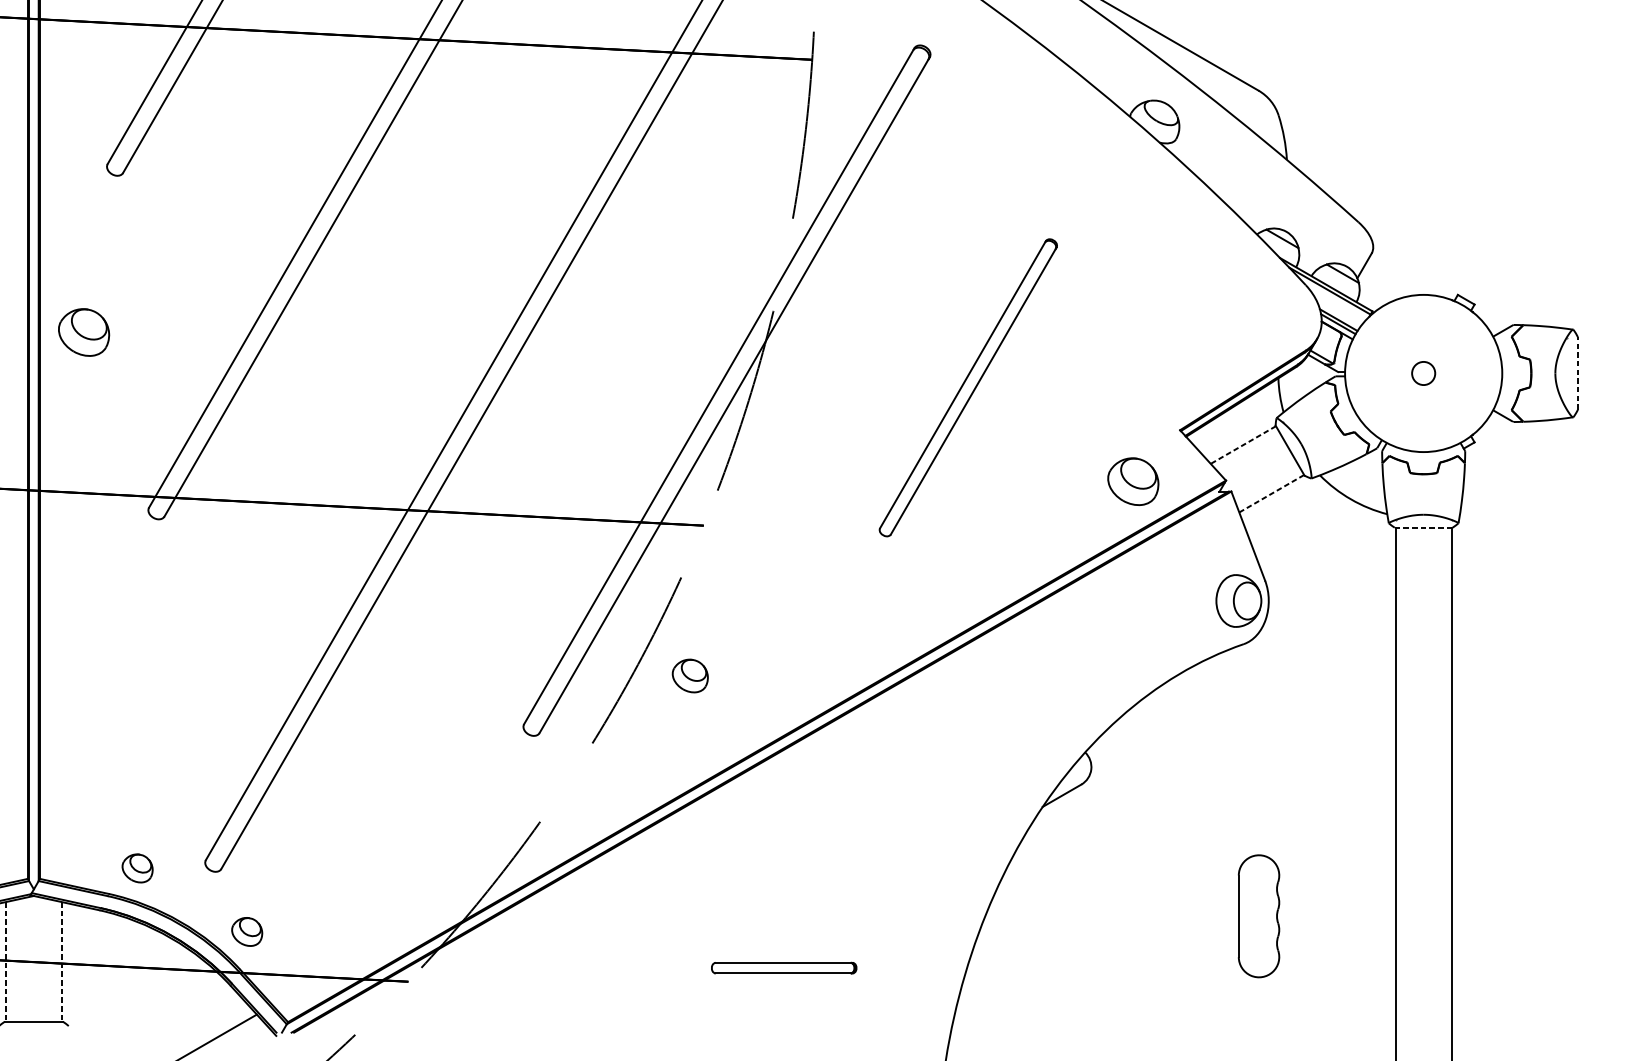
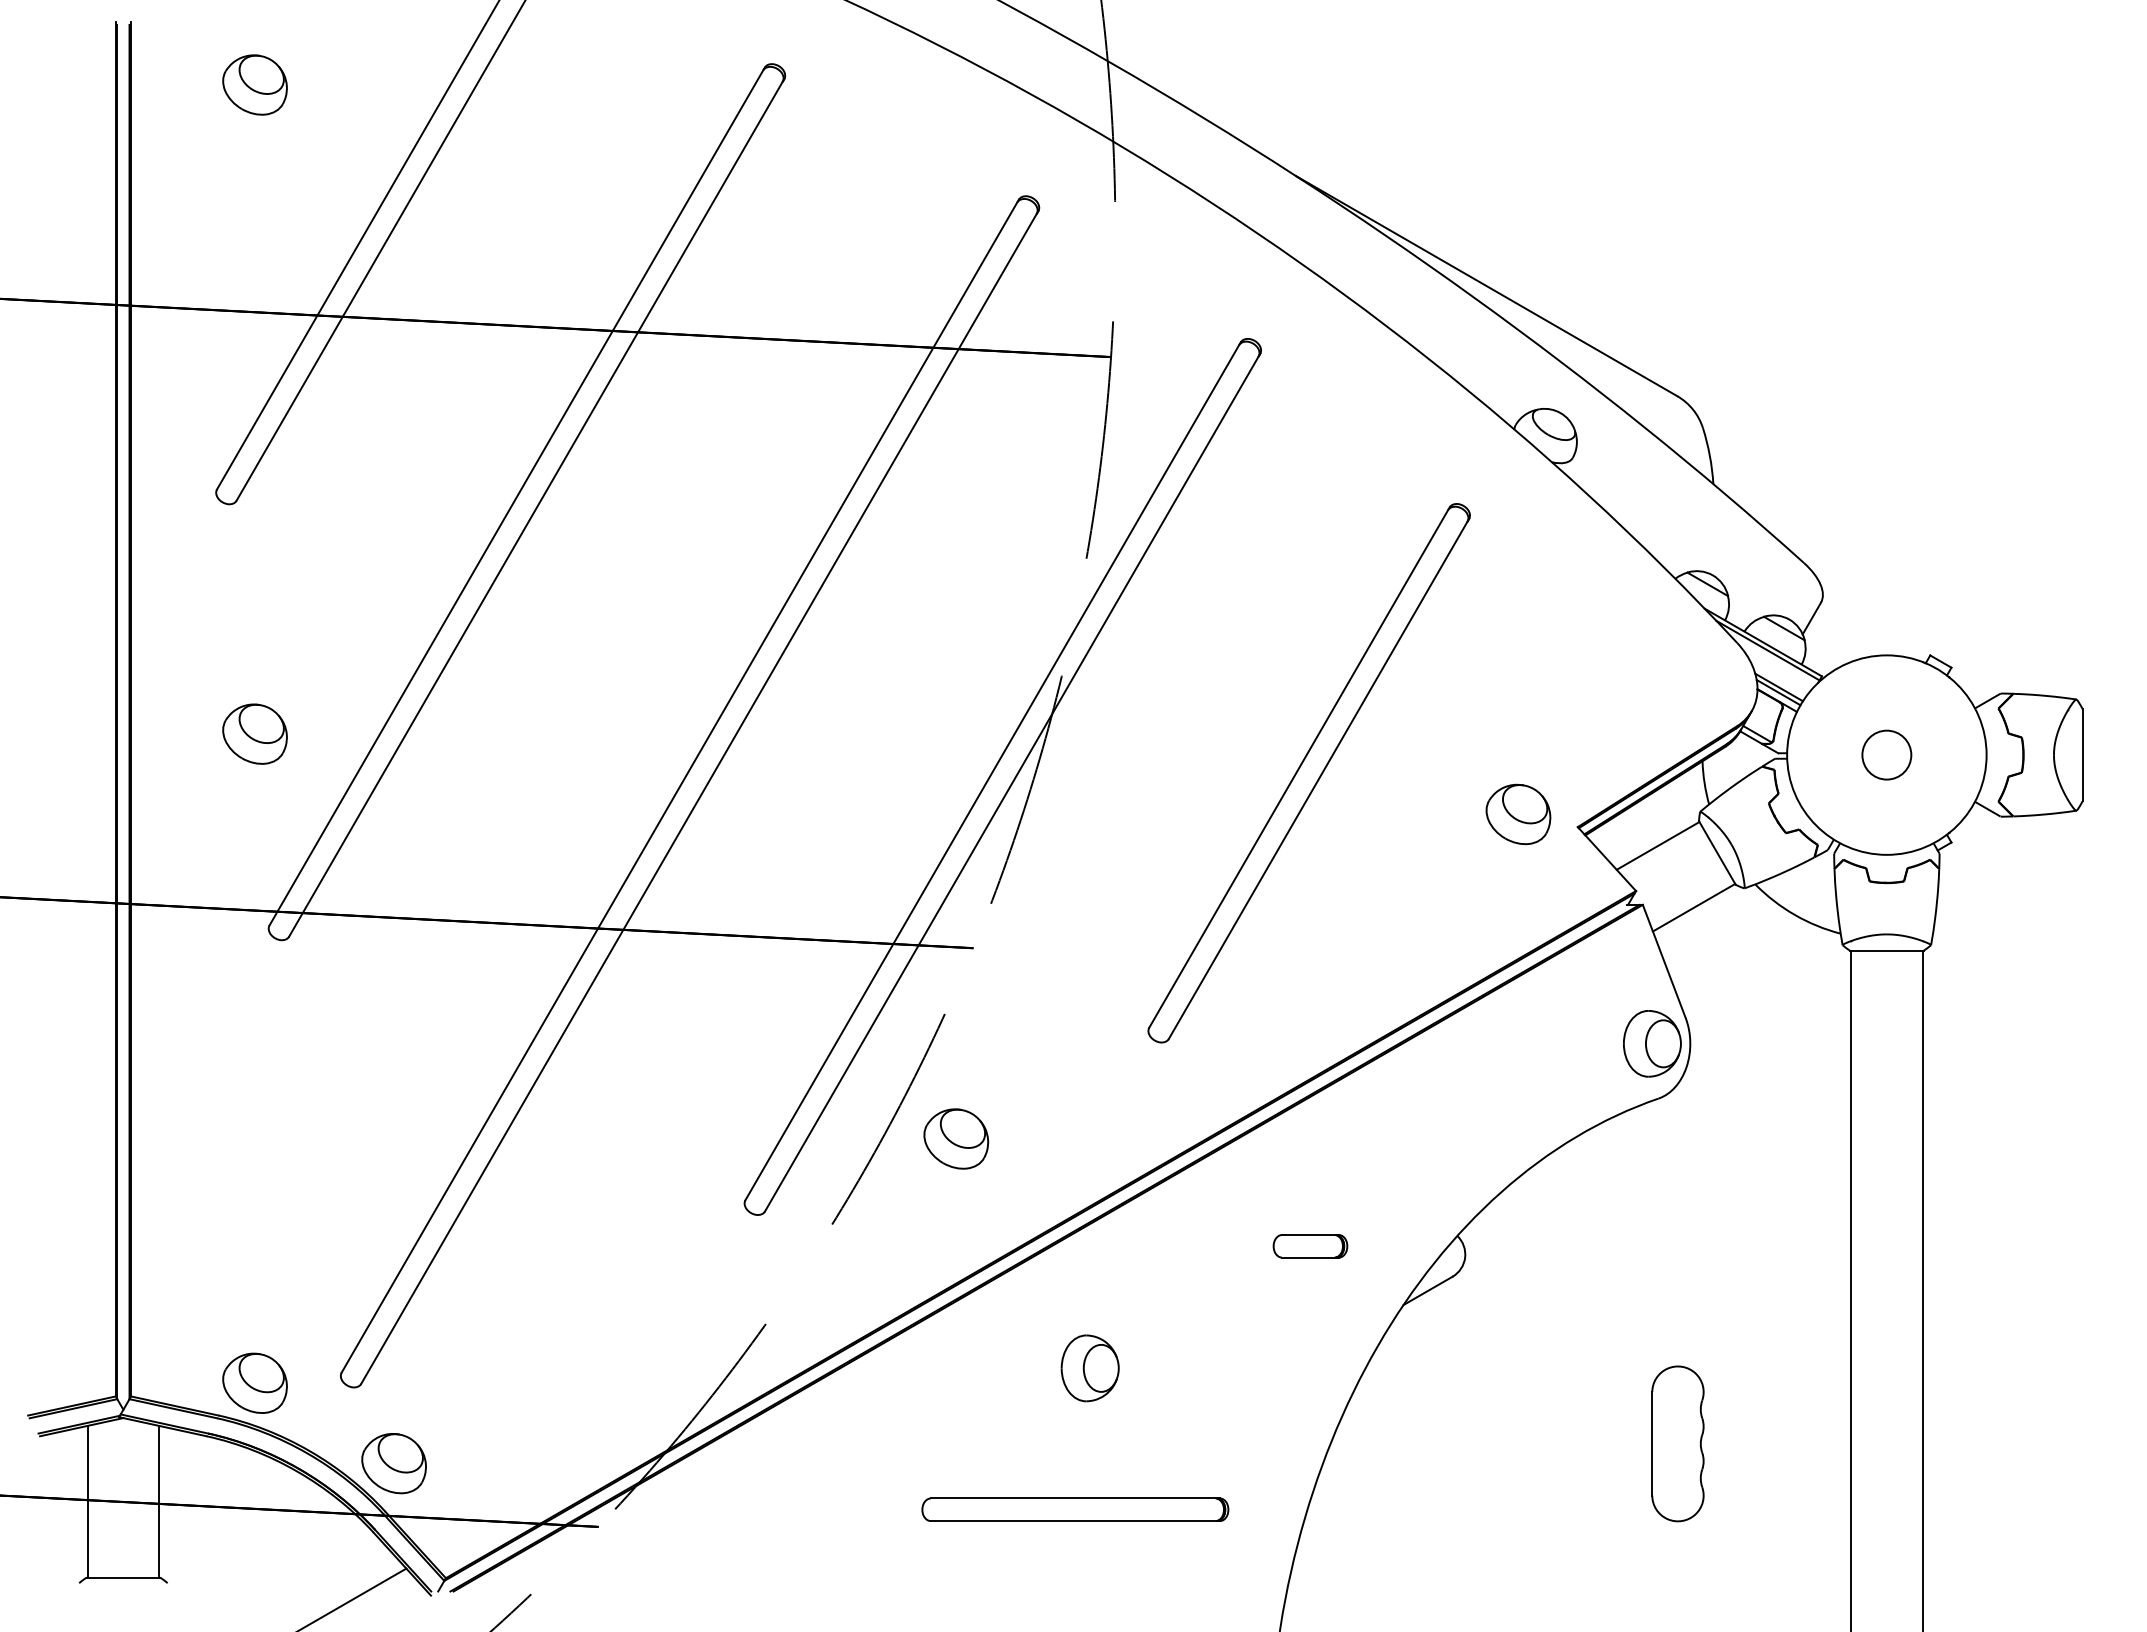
part: (83, 332) -> (254, 733), moved
circle: (1423, 372) -> (1886, 754), size x1.67
line: (1577, 372) -> (2082, 754), dashed -> solid
part: (967, 387) -> (1308, 773), size x1.43
line: (1243, 444) -> (1658, 845), dashed -> solid
part: (1133, 481) -> (1518, 814), moved
line: (1272, 493) -> (1694, 907), dashed -> solid
line: (1423, 527) -> (1886, 950), dashed -> solid
part: (690, 675) -> (956, 1138), size x1.43
part: (969, 760) -> (1310, 1246), added
part: (795, 856) -> (1089, 1368), added
part: (137, 867) -> (254, 1382), size x1.67
part: (246, 931) -> (393, 1463), size x1.67
line: (5, 961) -> (87, 1501), dashed -> solid
line: (62, 961) -> (159, 1501), dashed -> solid
part: (784, 968) -> (1075, 1509), size x1.67

